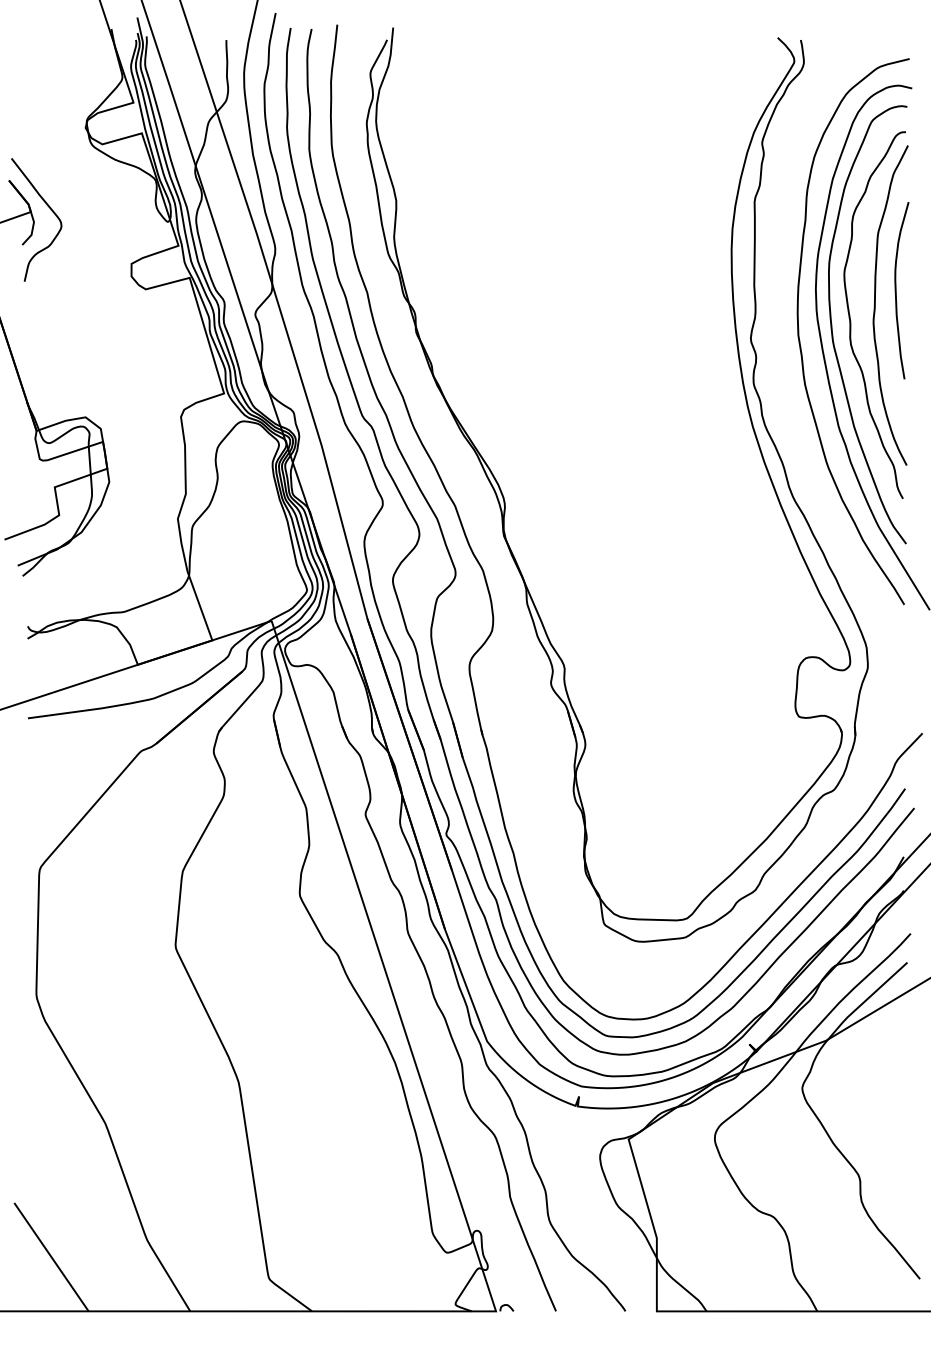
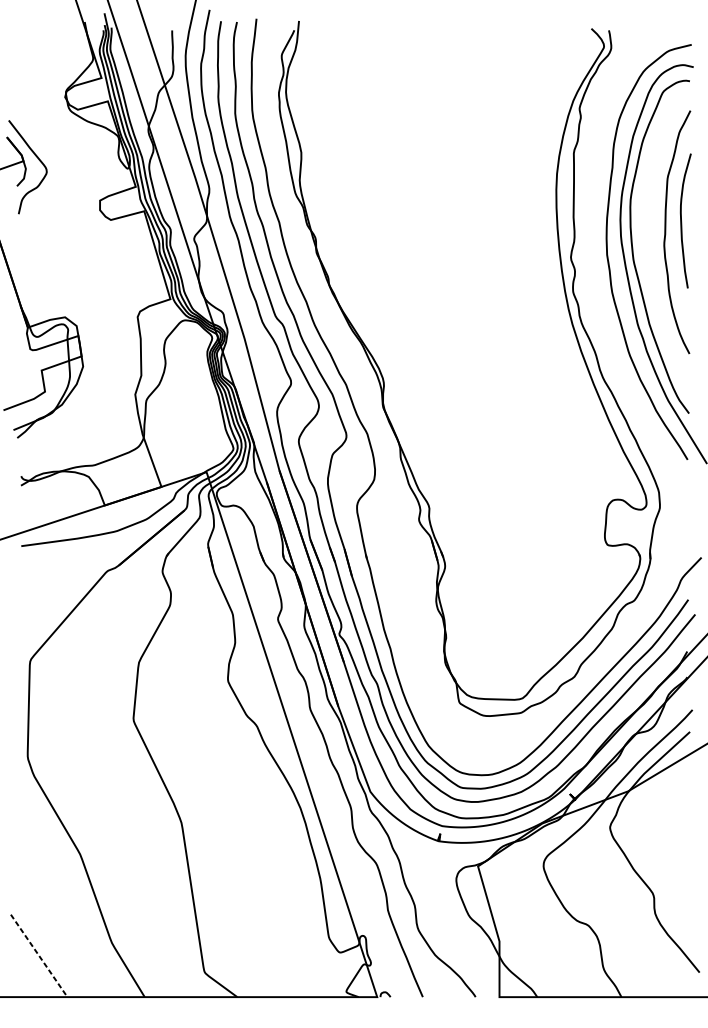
curve: (850, 314) -> (646, 239), removed
line: (51, 1257) -> (39, 956), solid -> dashed

